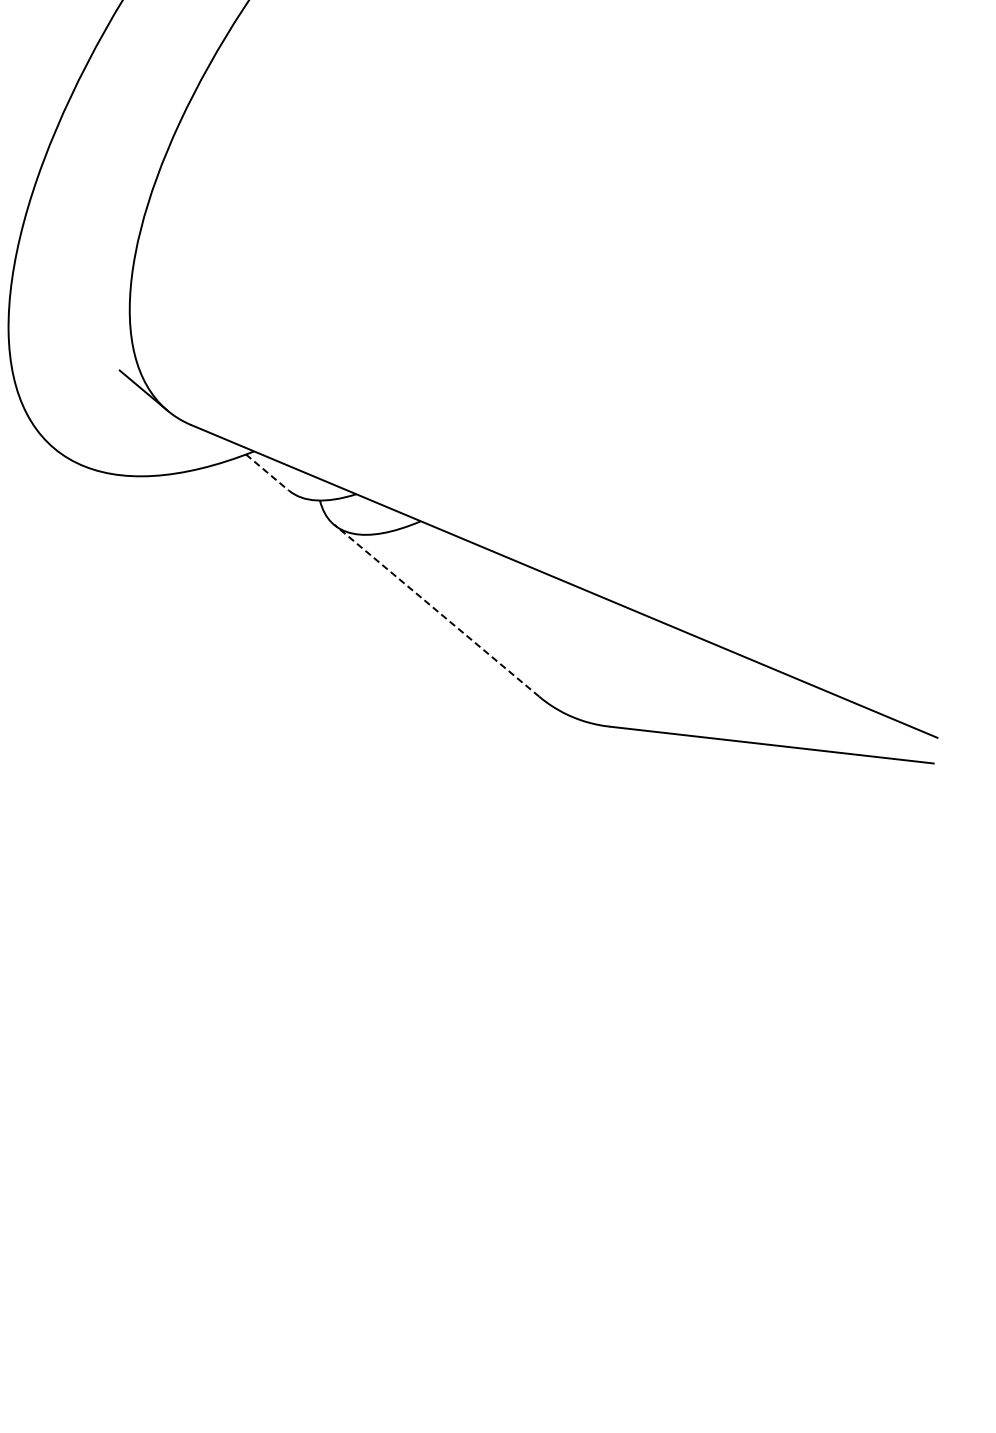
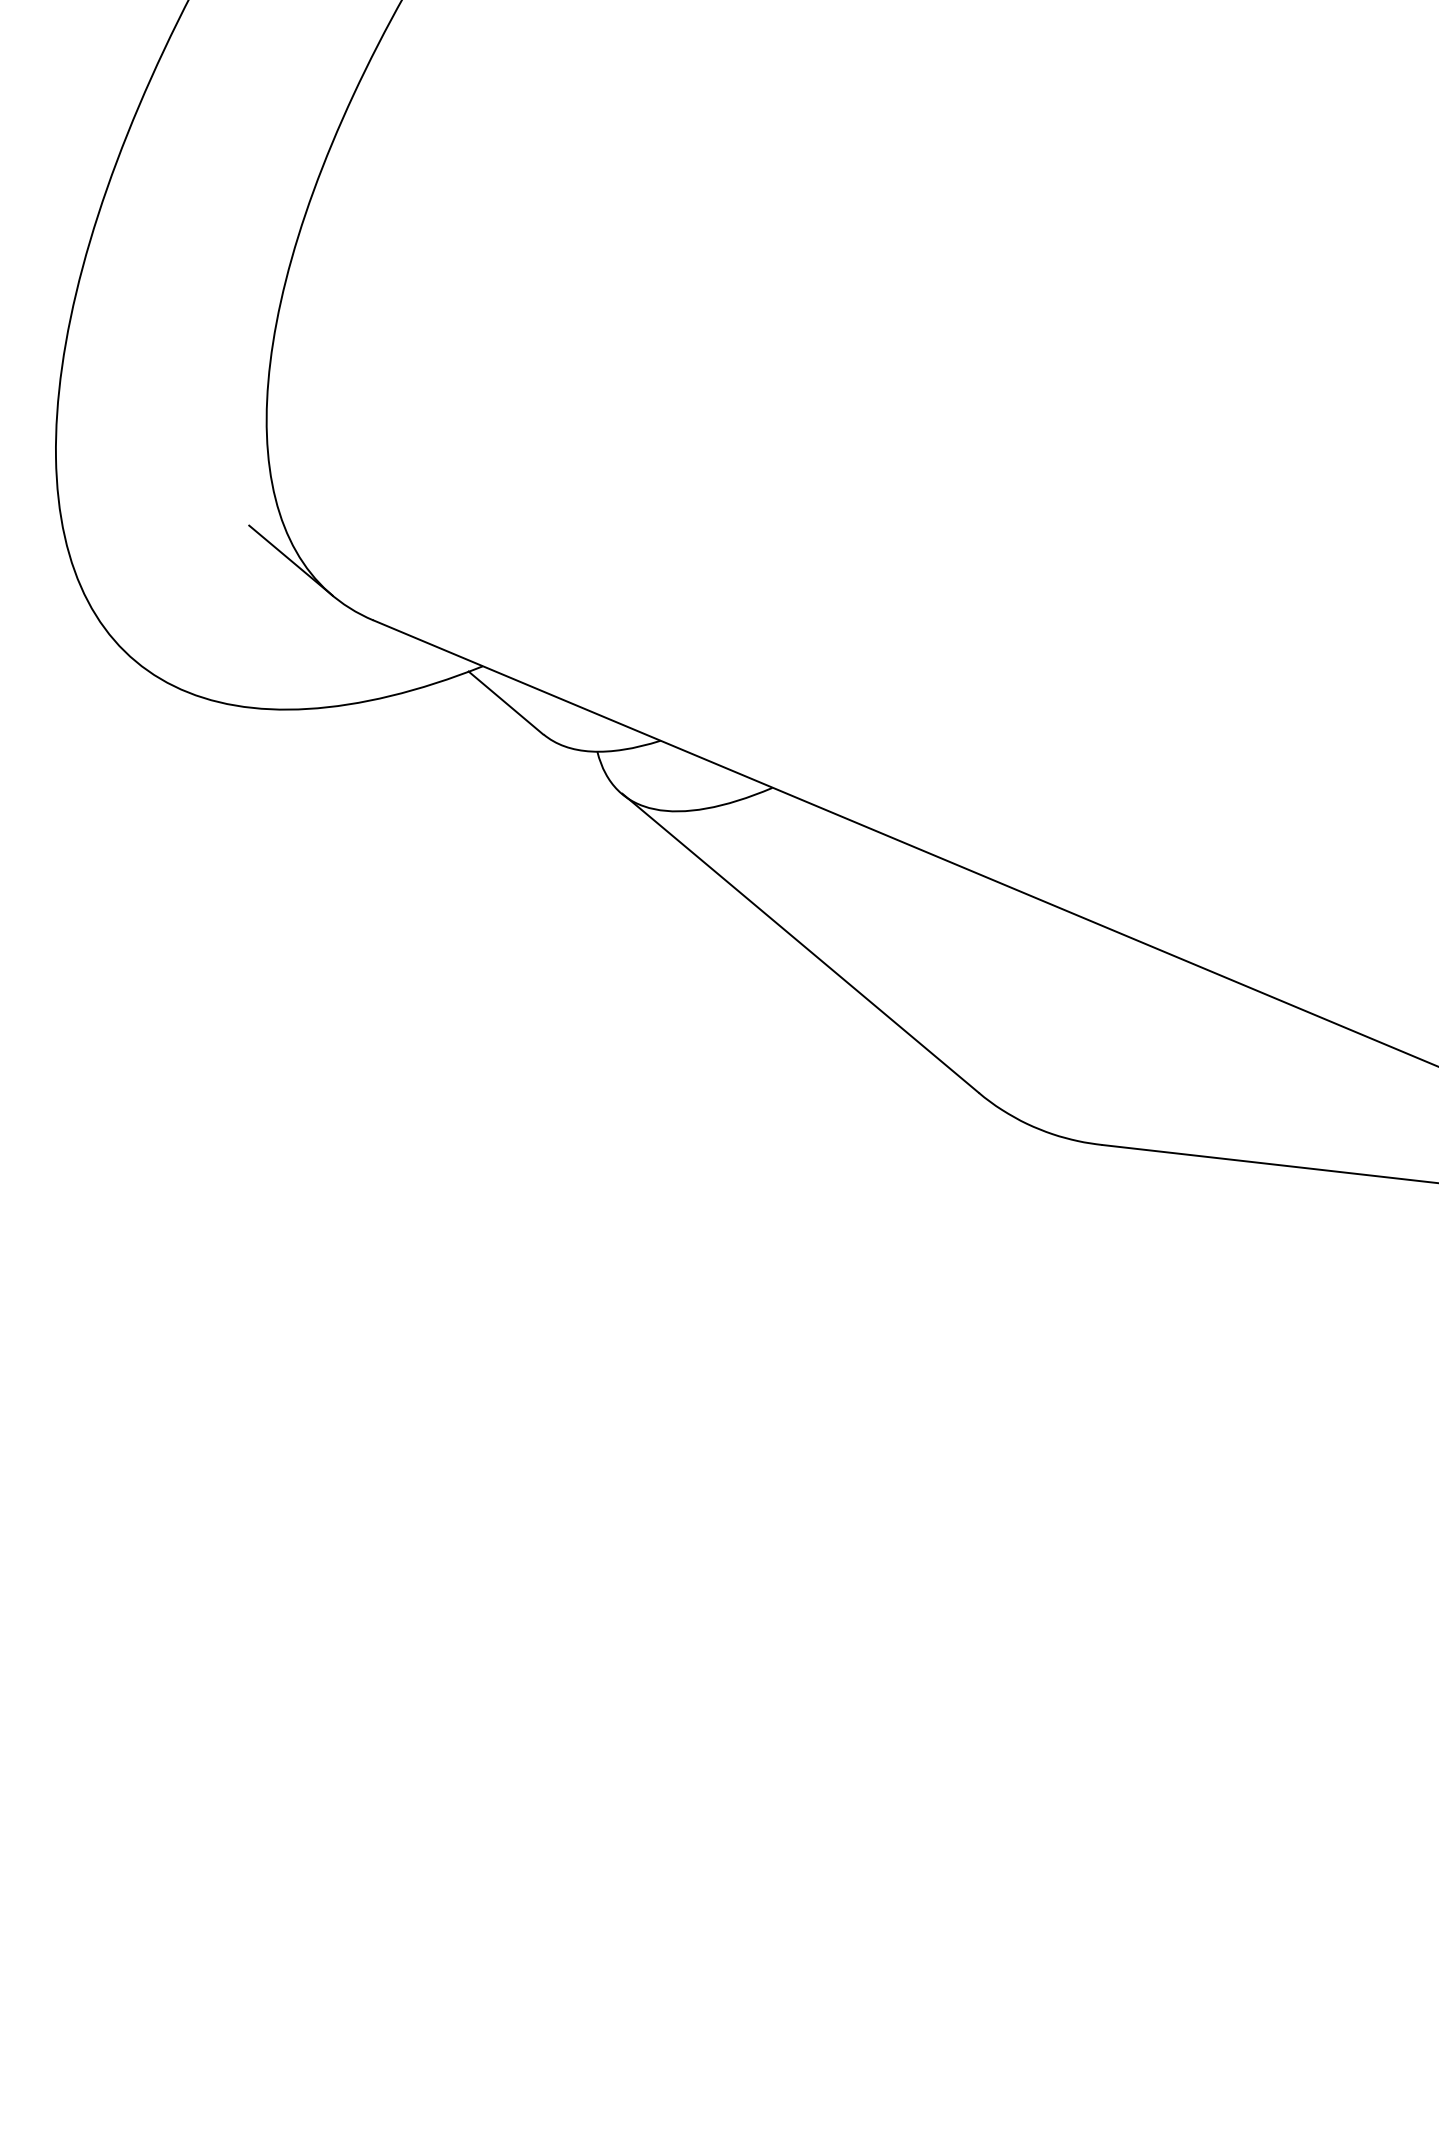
line: (267, 472) -> (506, 702), dashed -> solid
line: (436, 610) -> (799, 942), dashed -> solid

